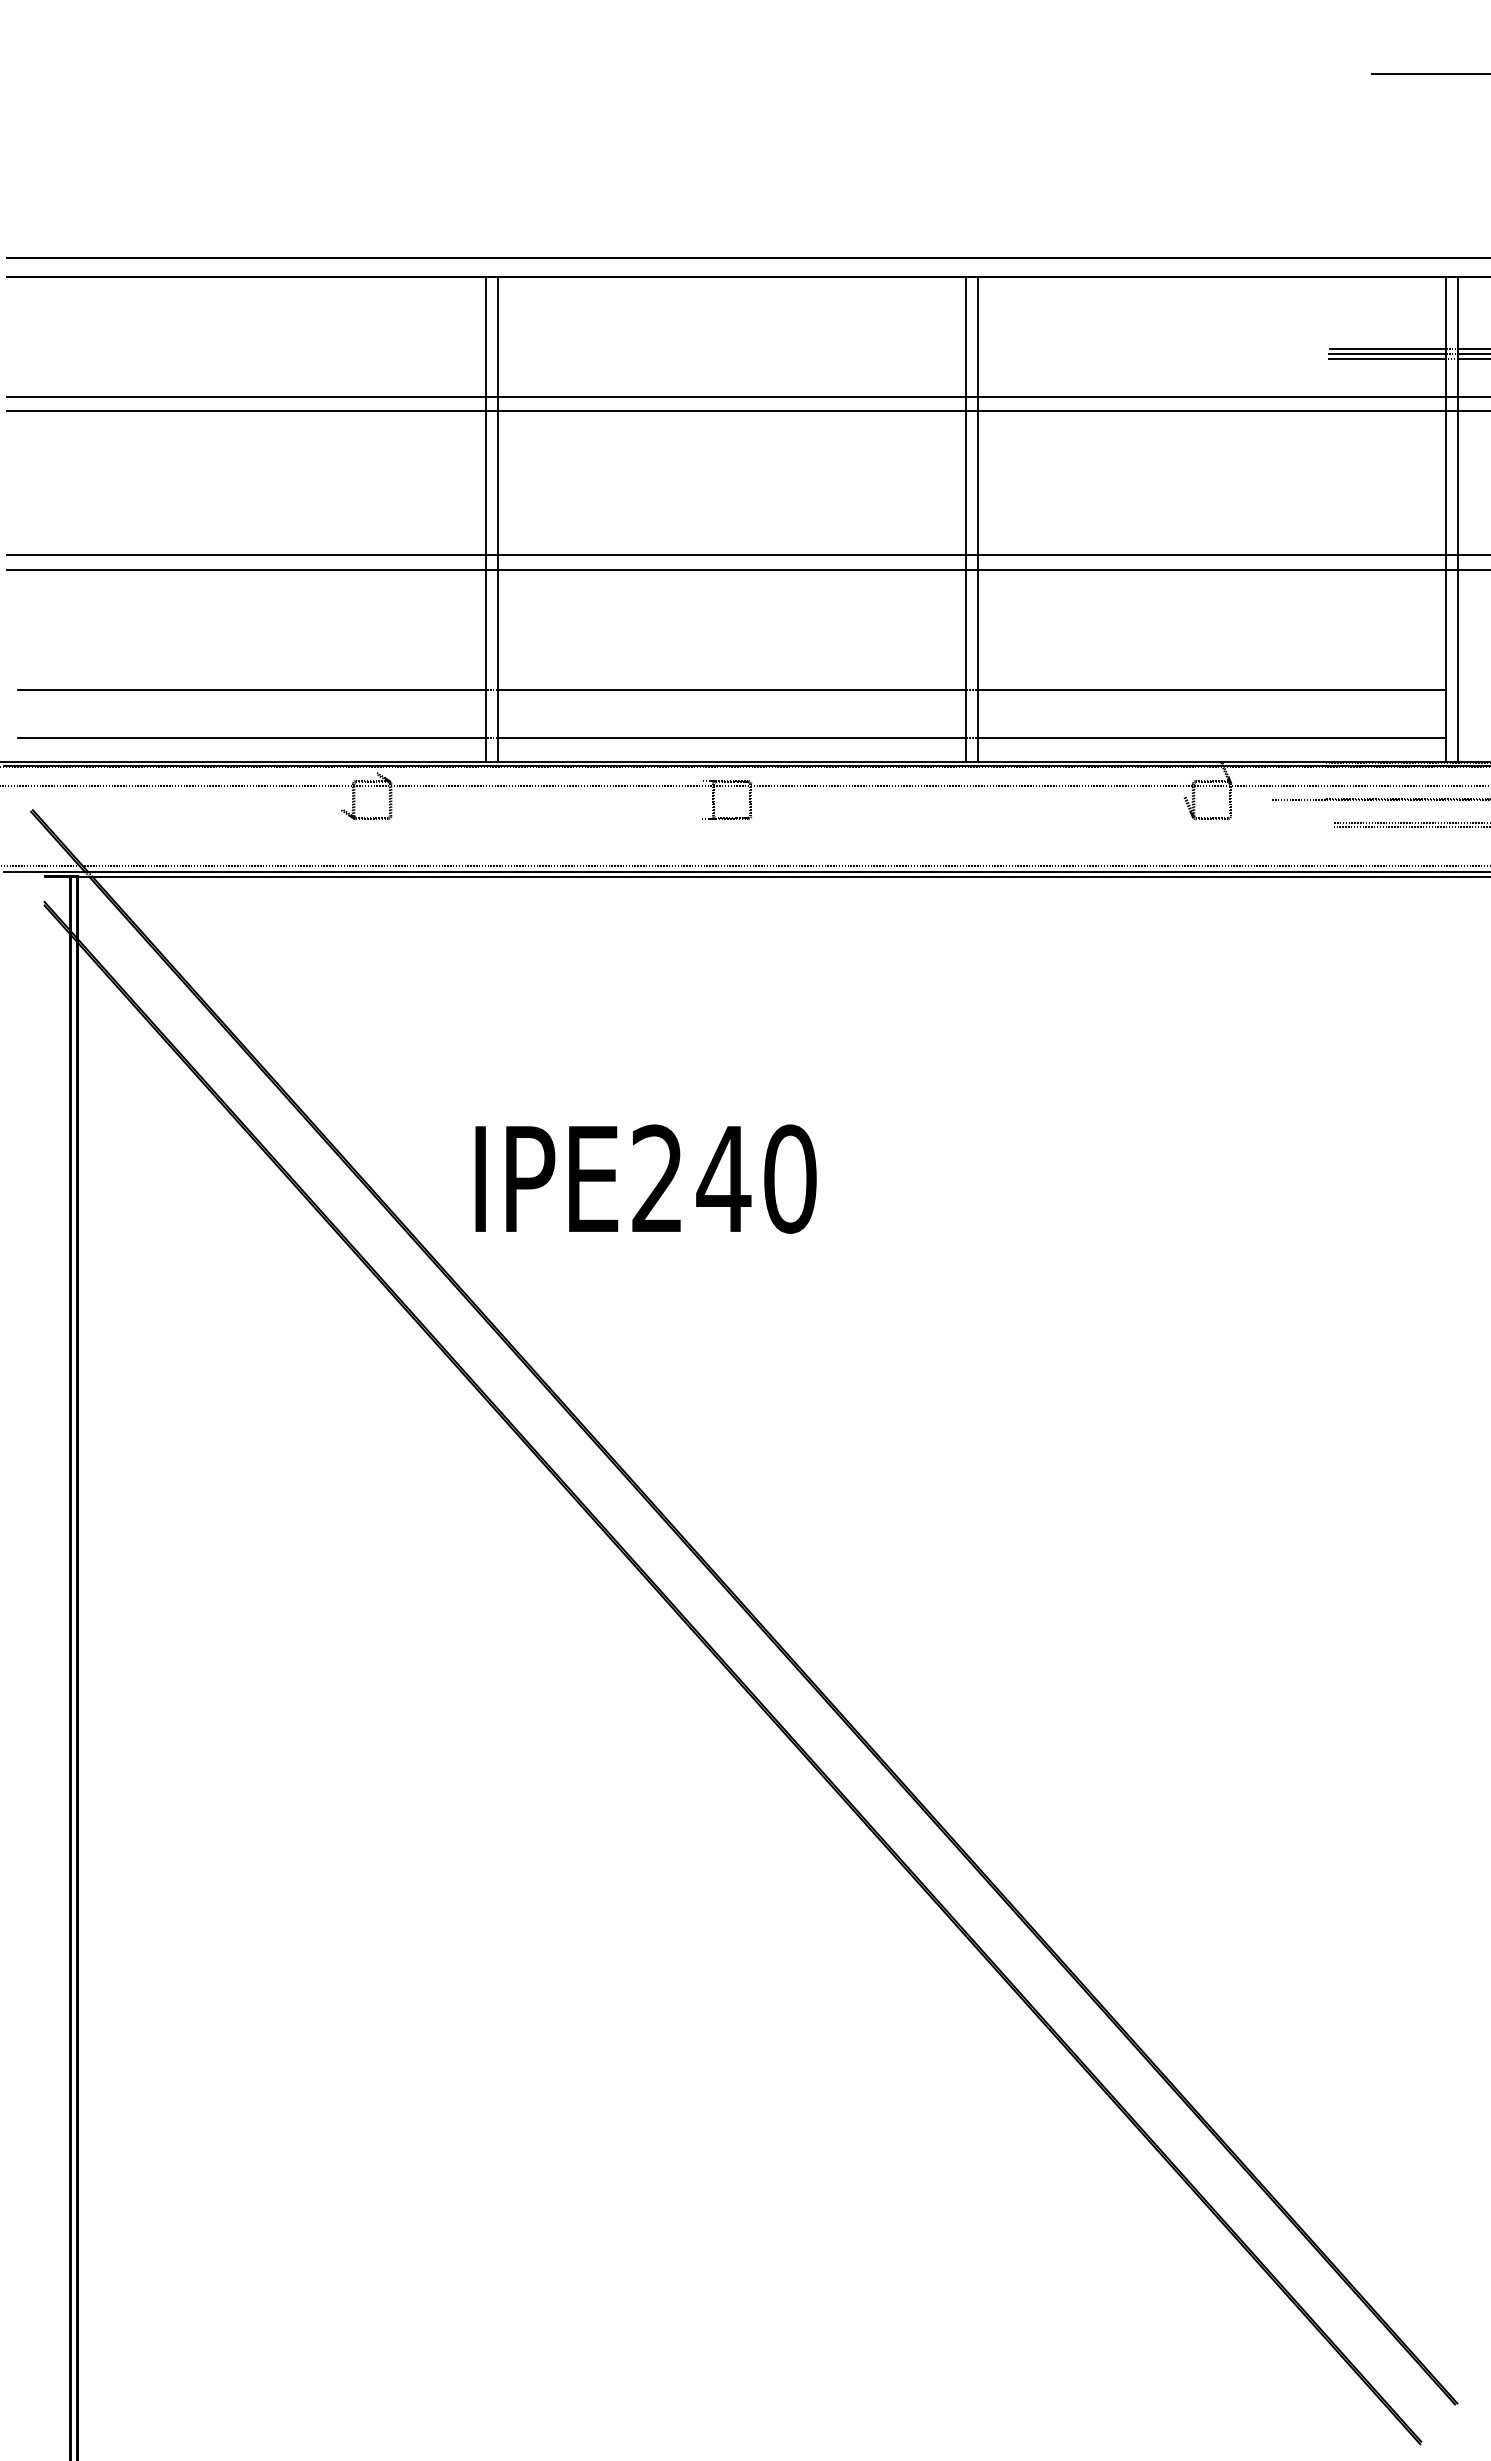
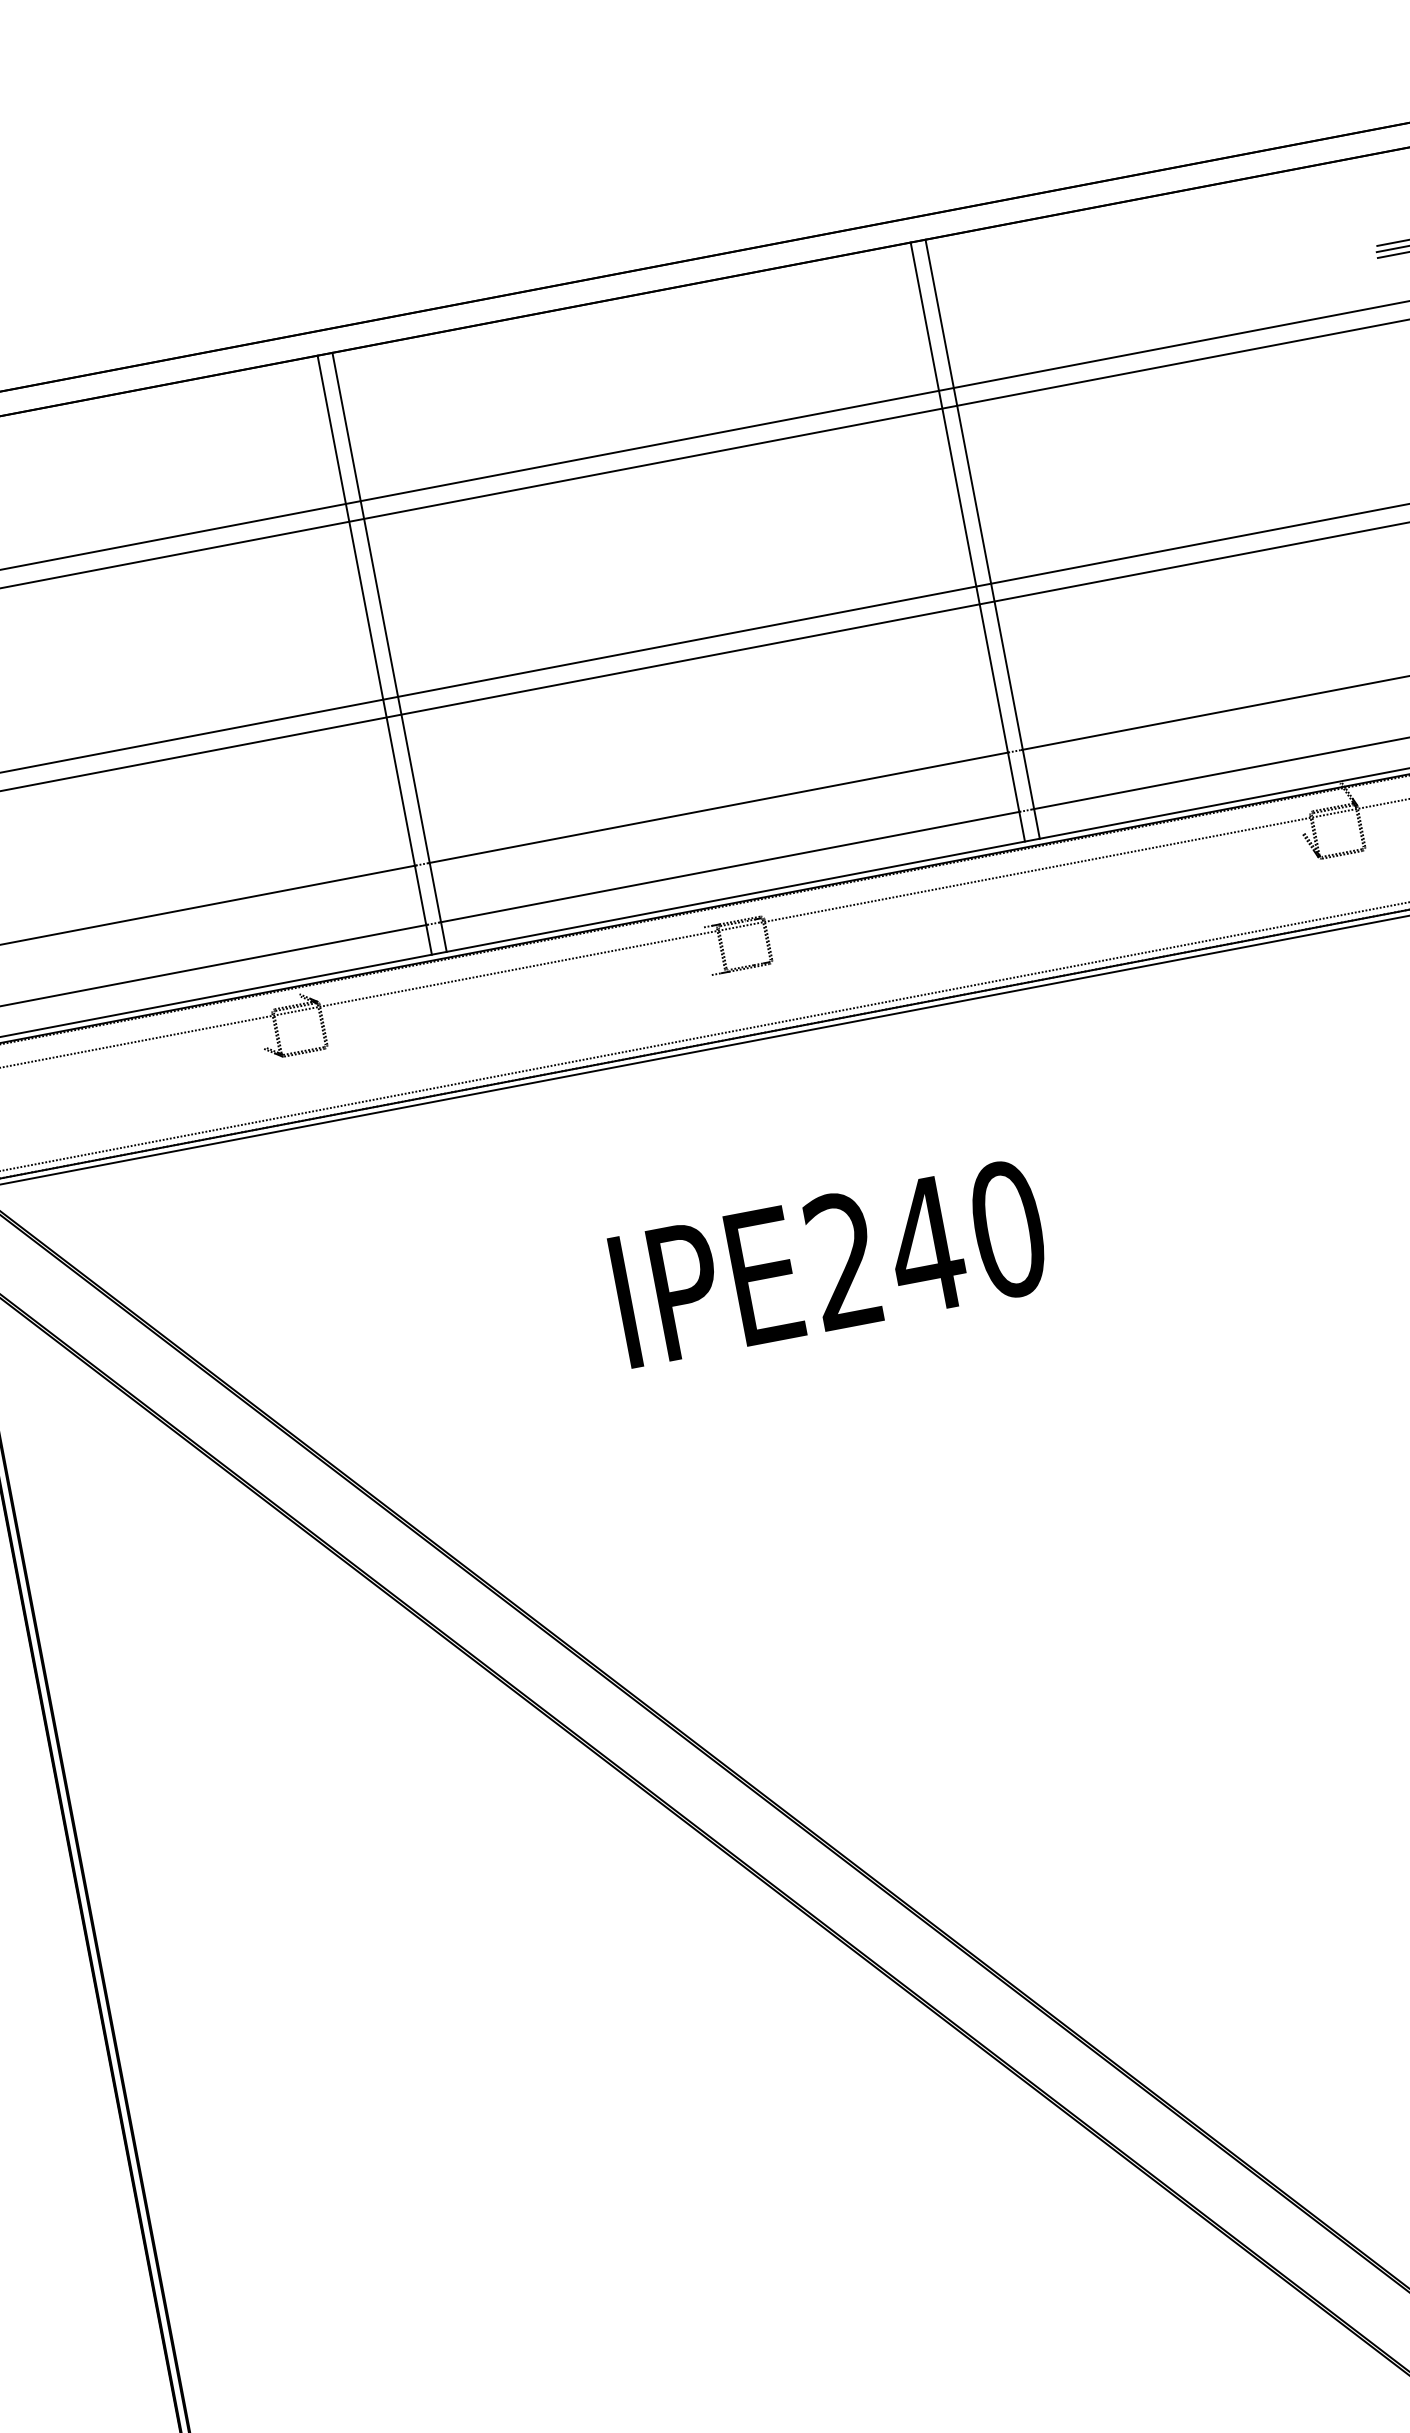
text: (645, 1178) -> (829, 1262), moved

